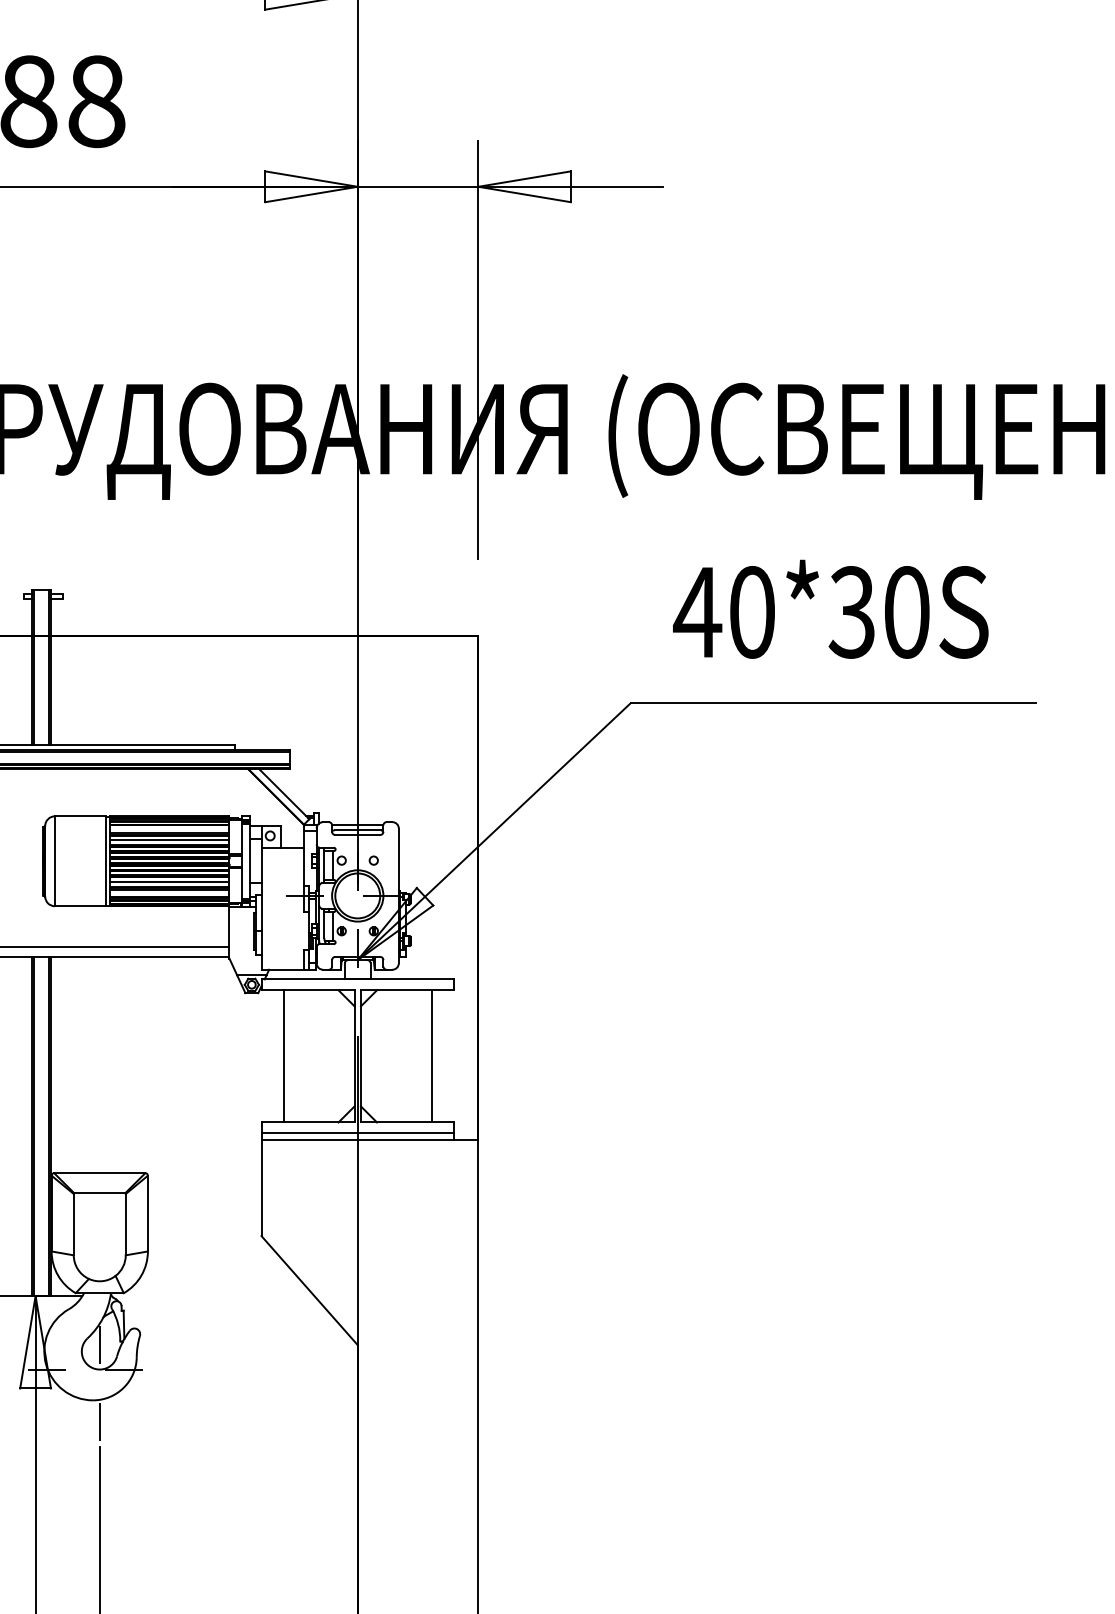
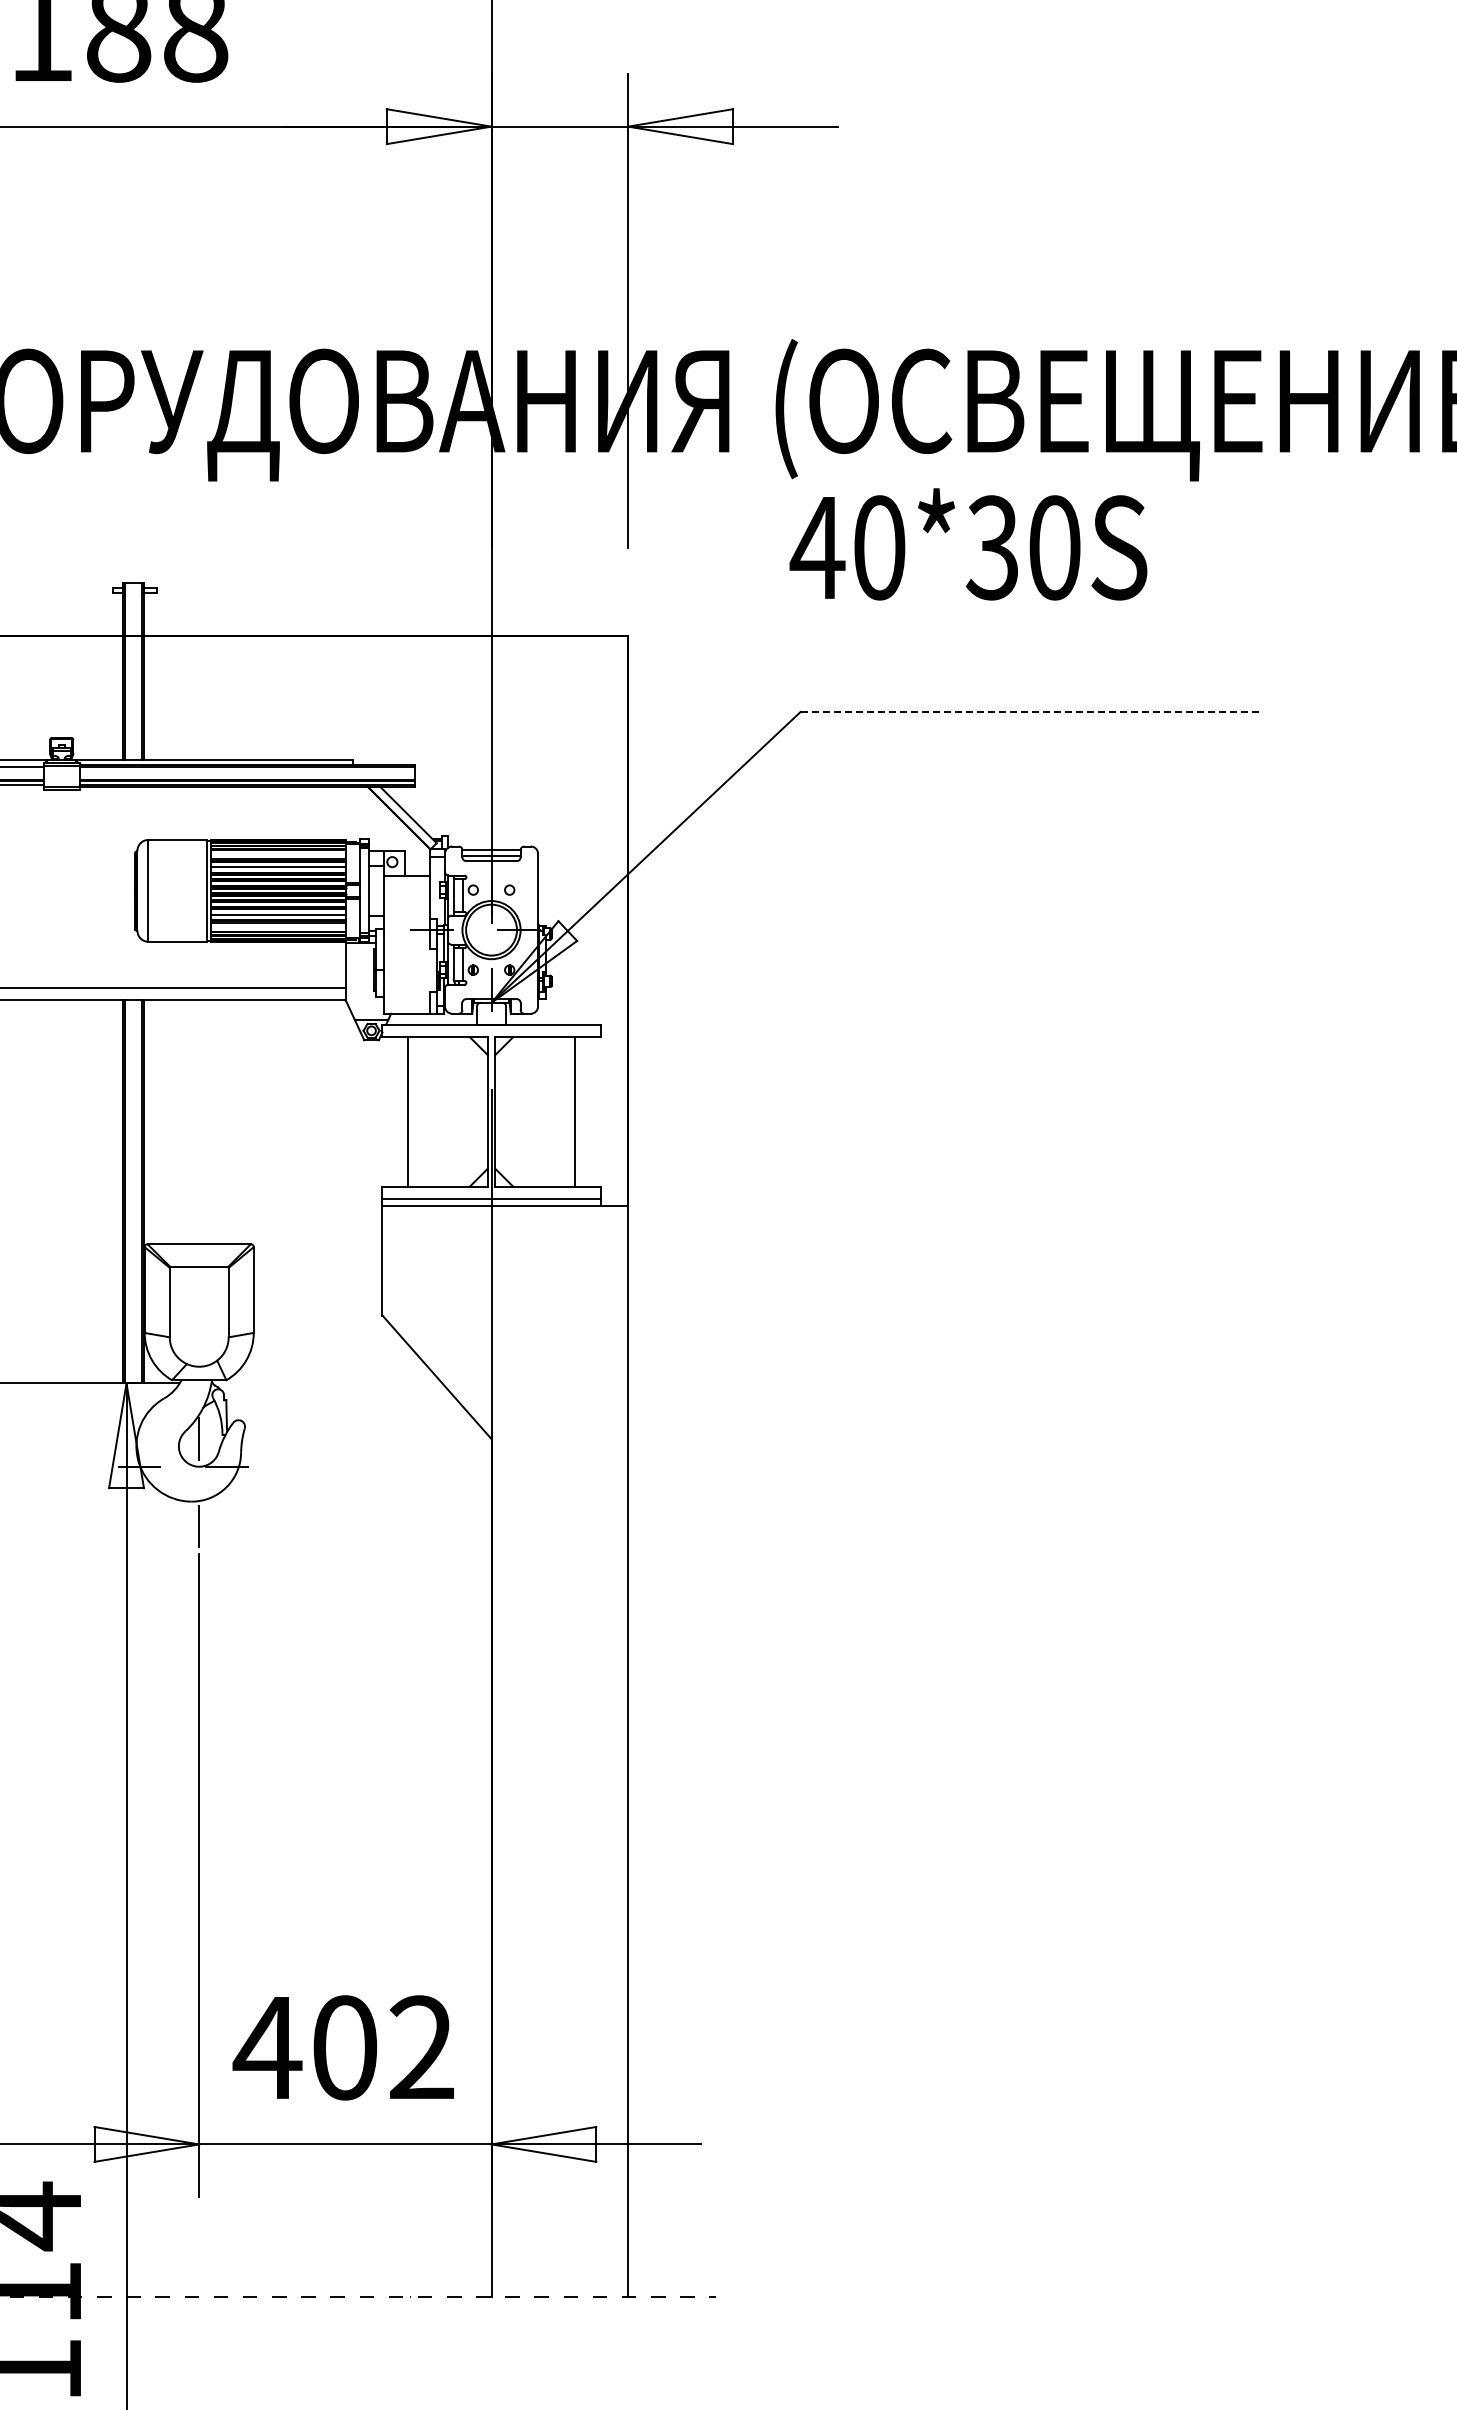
text: (830, 609) -> (968, 544), moved
line: (833, 703) -> (1030, 712), solid -> dashed

